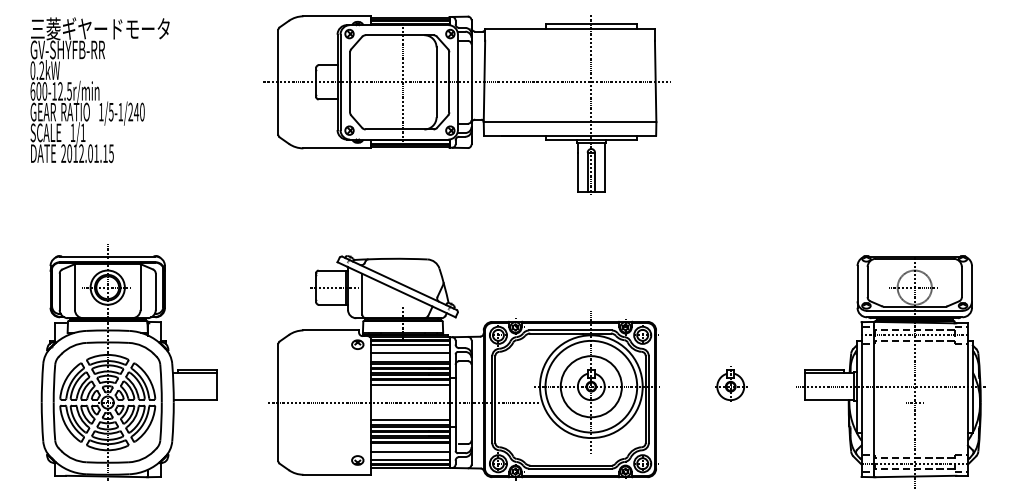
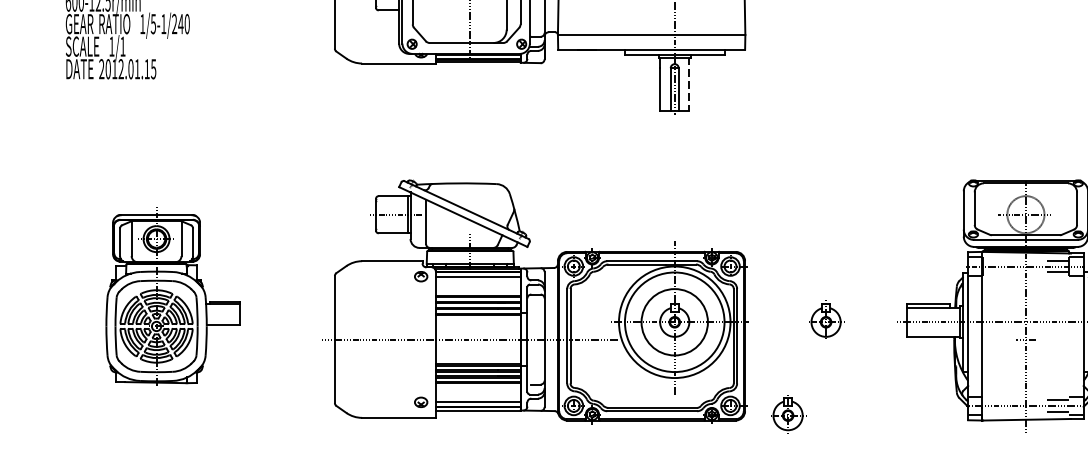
line: (604, 167) -> (689, 84), solid -> dashed
line: (410, 353) -> (478, 286), removed
part: (128, 362) -> (172, 295), size x0.7
line: (410, 385) -> (478, 320), removed
line: (410, 419) -> (478, 357), removed
line: (410, 452) -> (478, 393), removed
part: (696, 469) -> (788, 412), added

